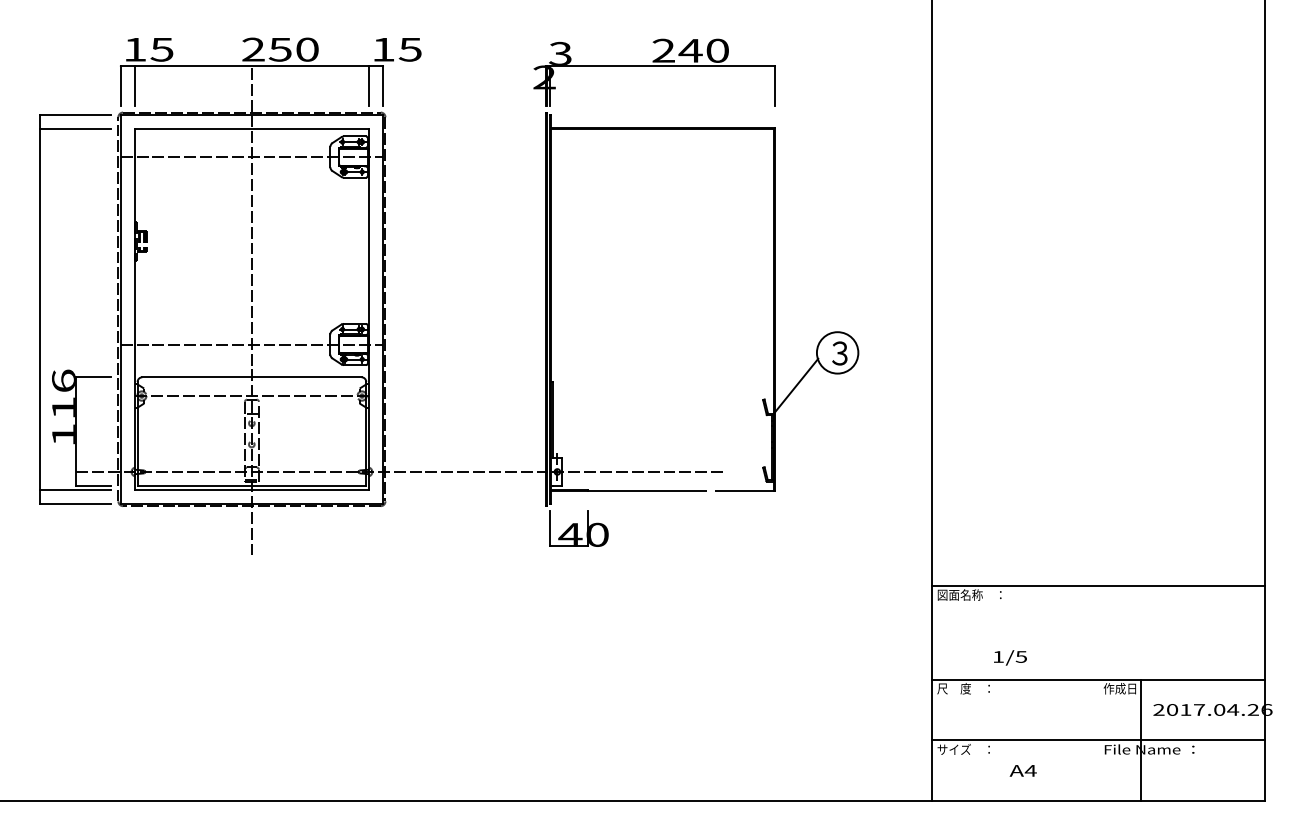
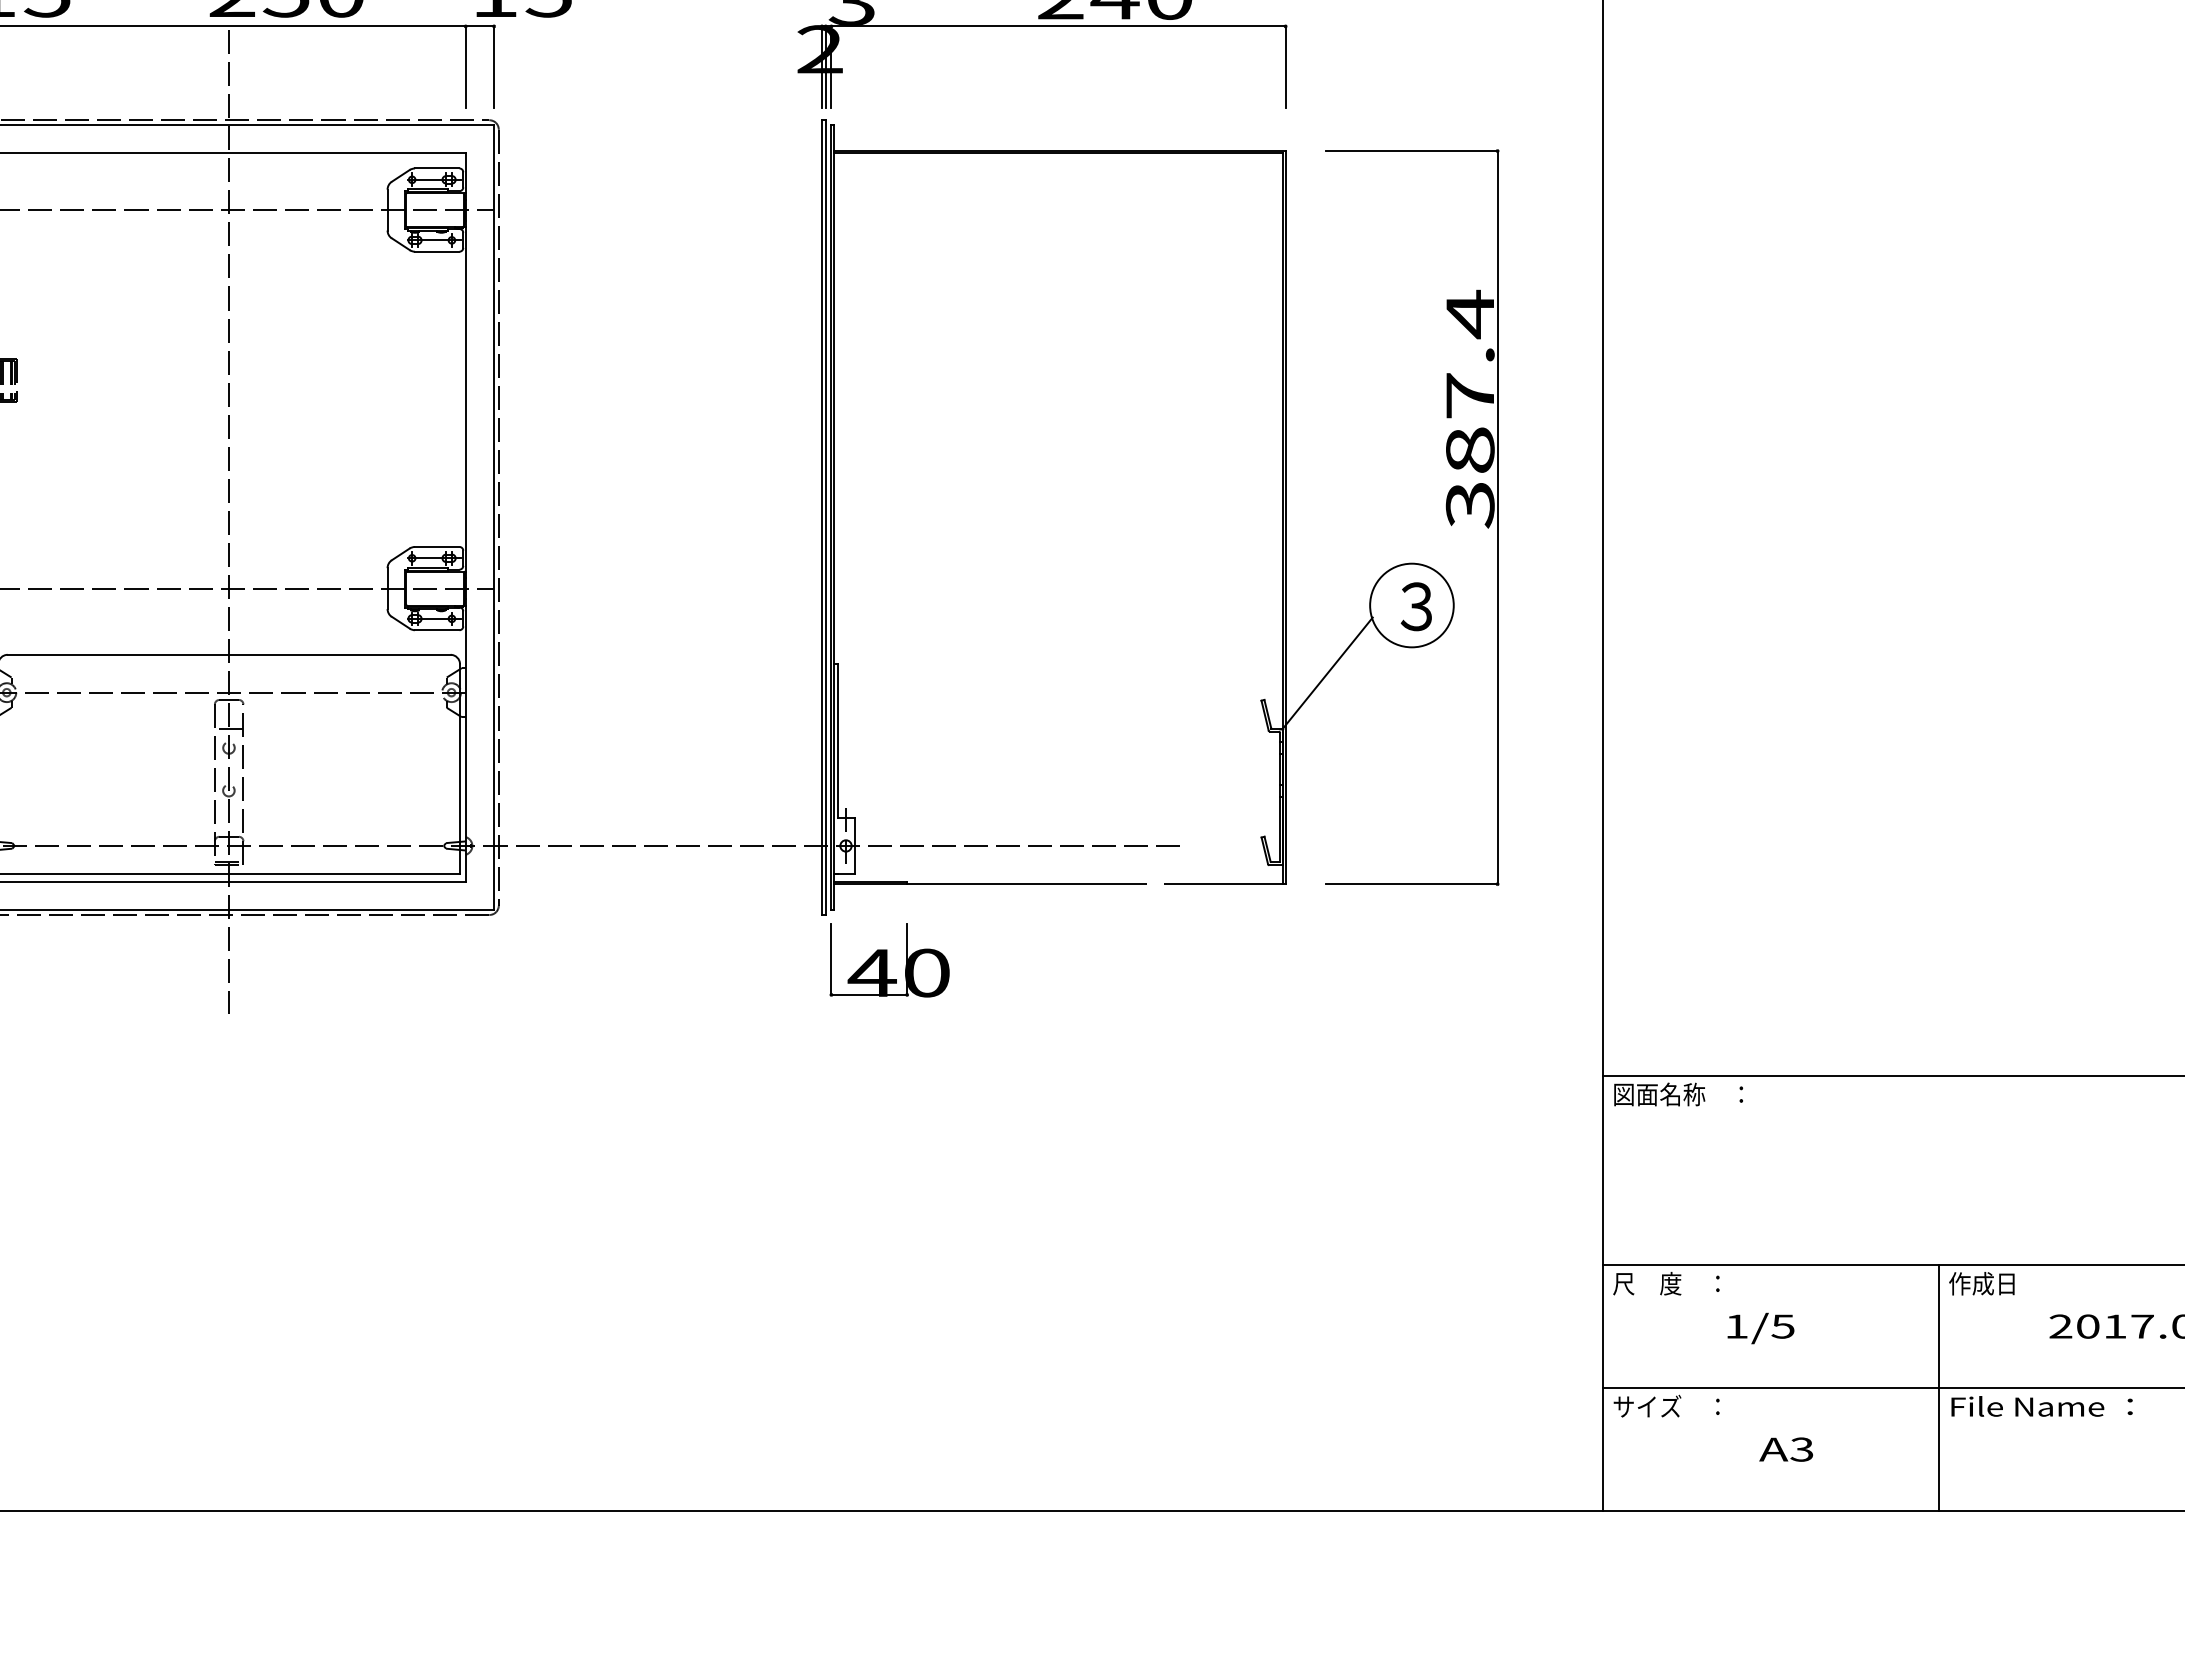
part: (854, 307) -> (1445, 513), added
text: (1010, 657) -> (1761, 1327), moved
line: (1141, 740) -> (1938, 1388), moved
text: (1030, 770) -> (1801, 1448), A4 -> A3

